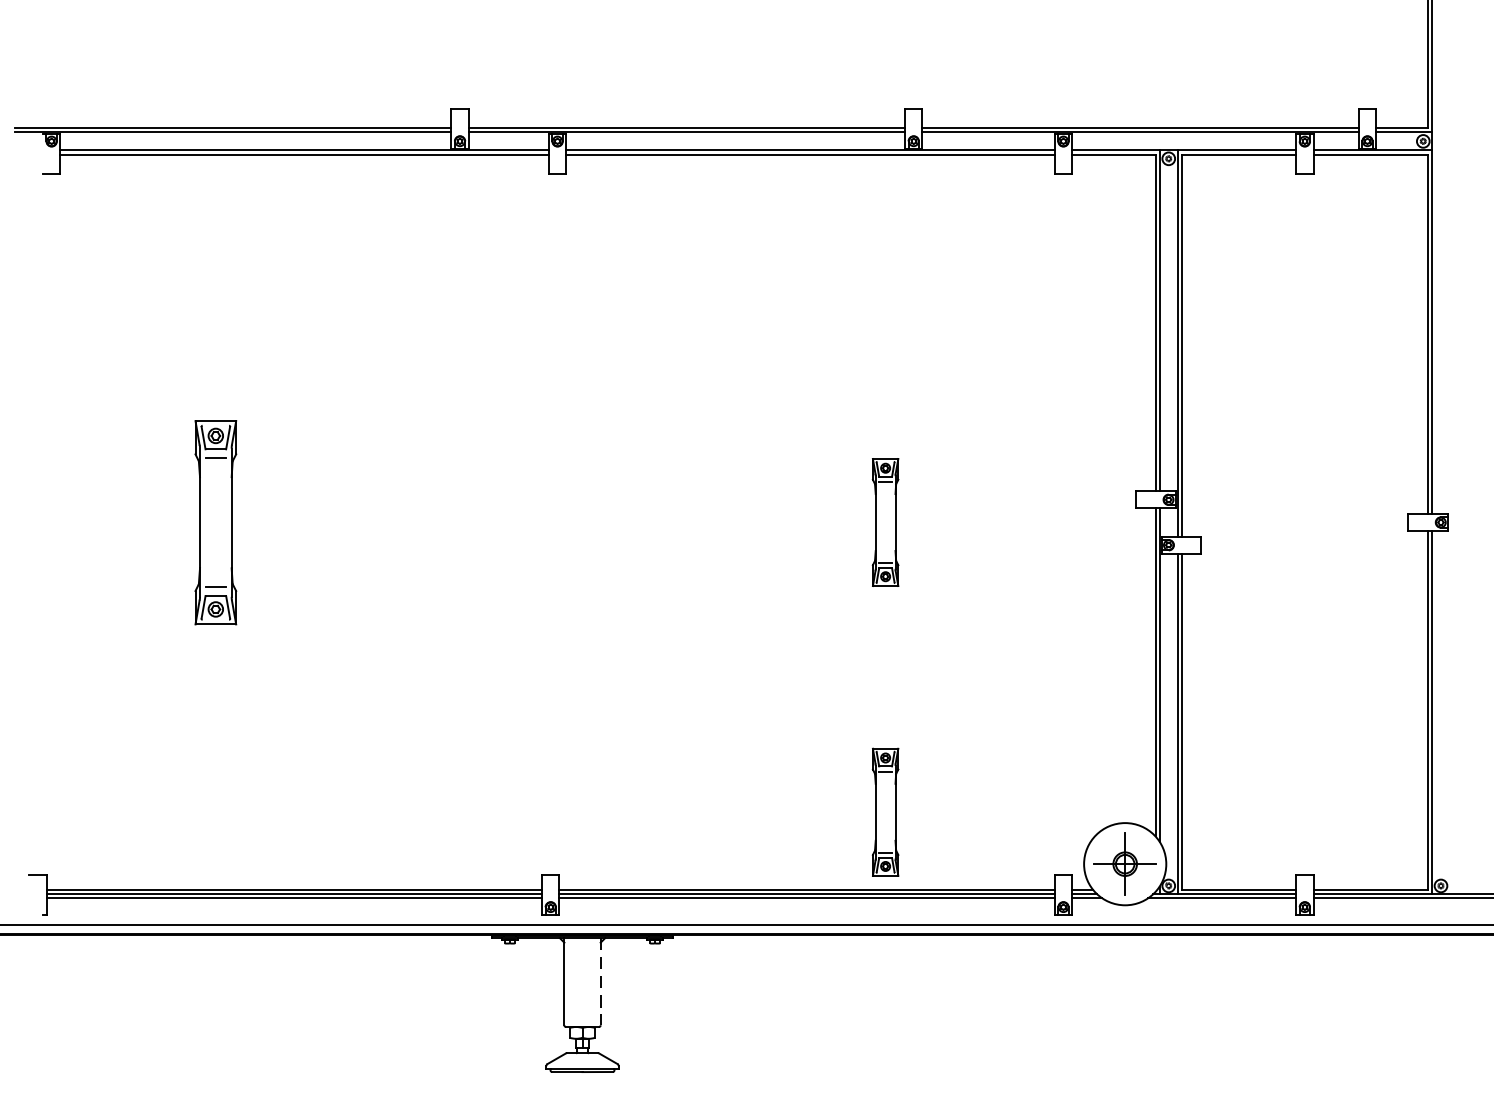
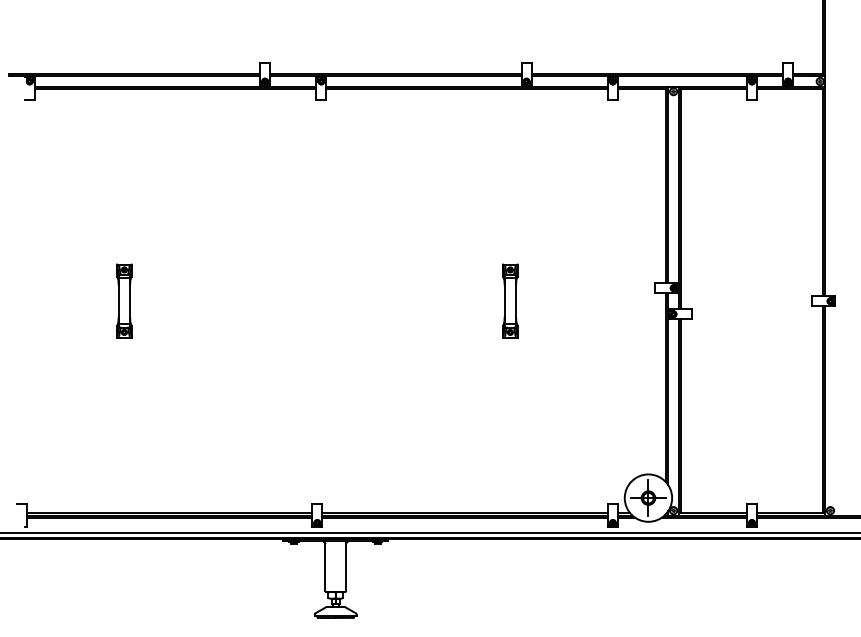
part: (216, 521) -> (124, 300), size x0.62
part: (885, 811) -> (510, 467), removed
line: (601, 982) -> (346, 566), dashed -> solid

